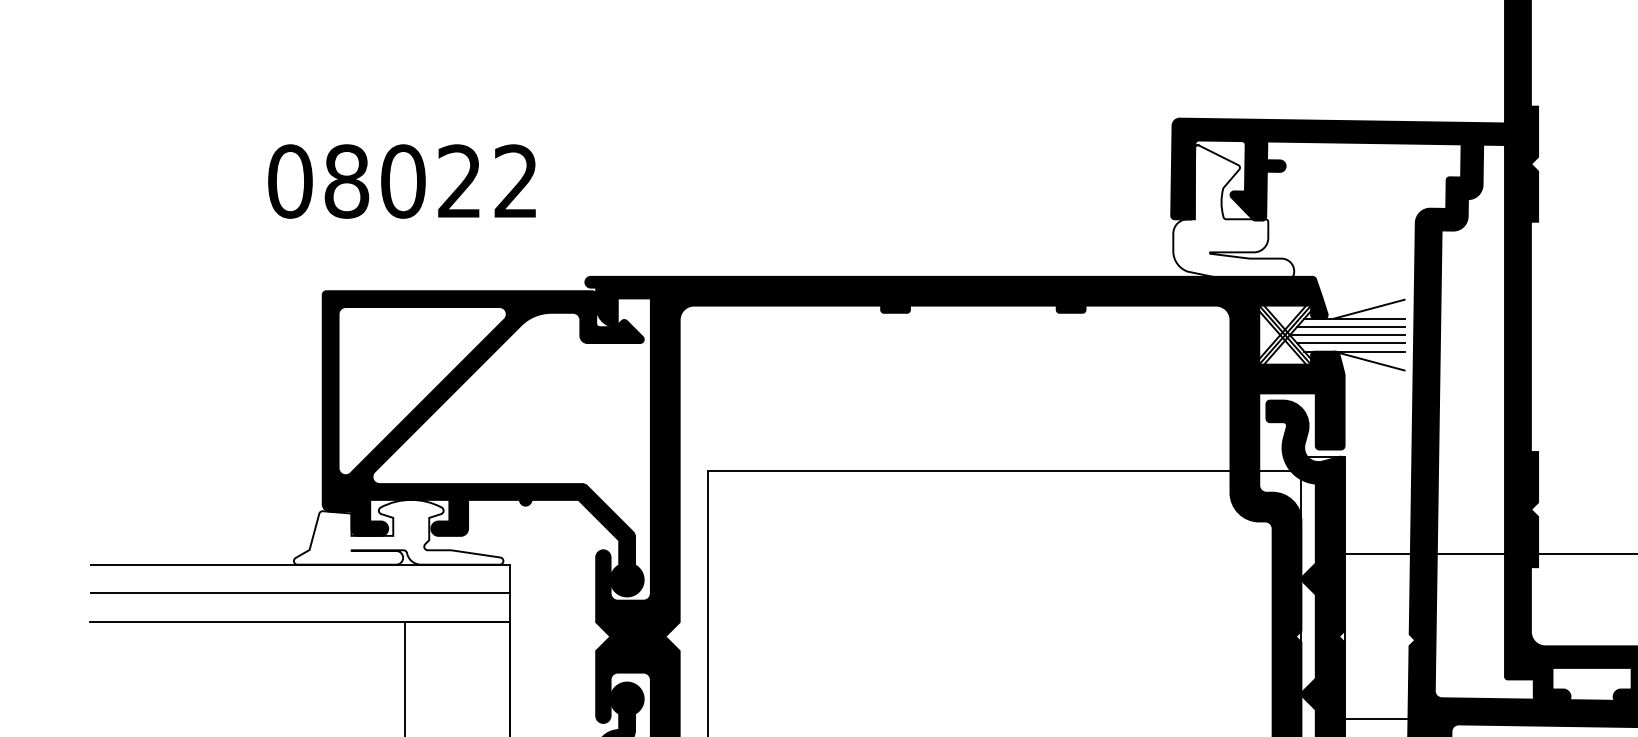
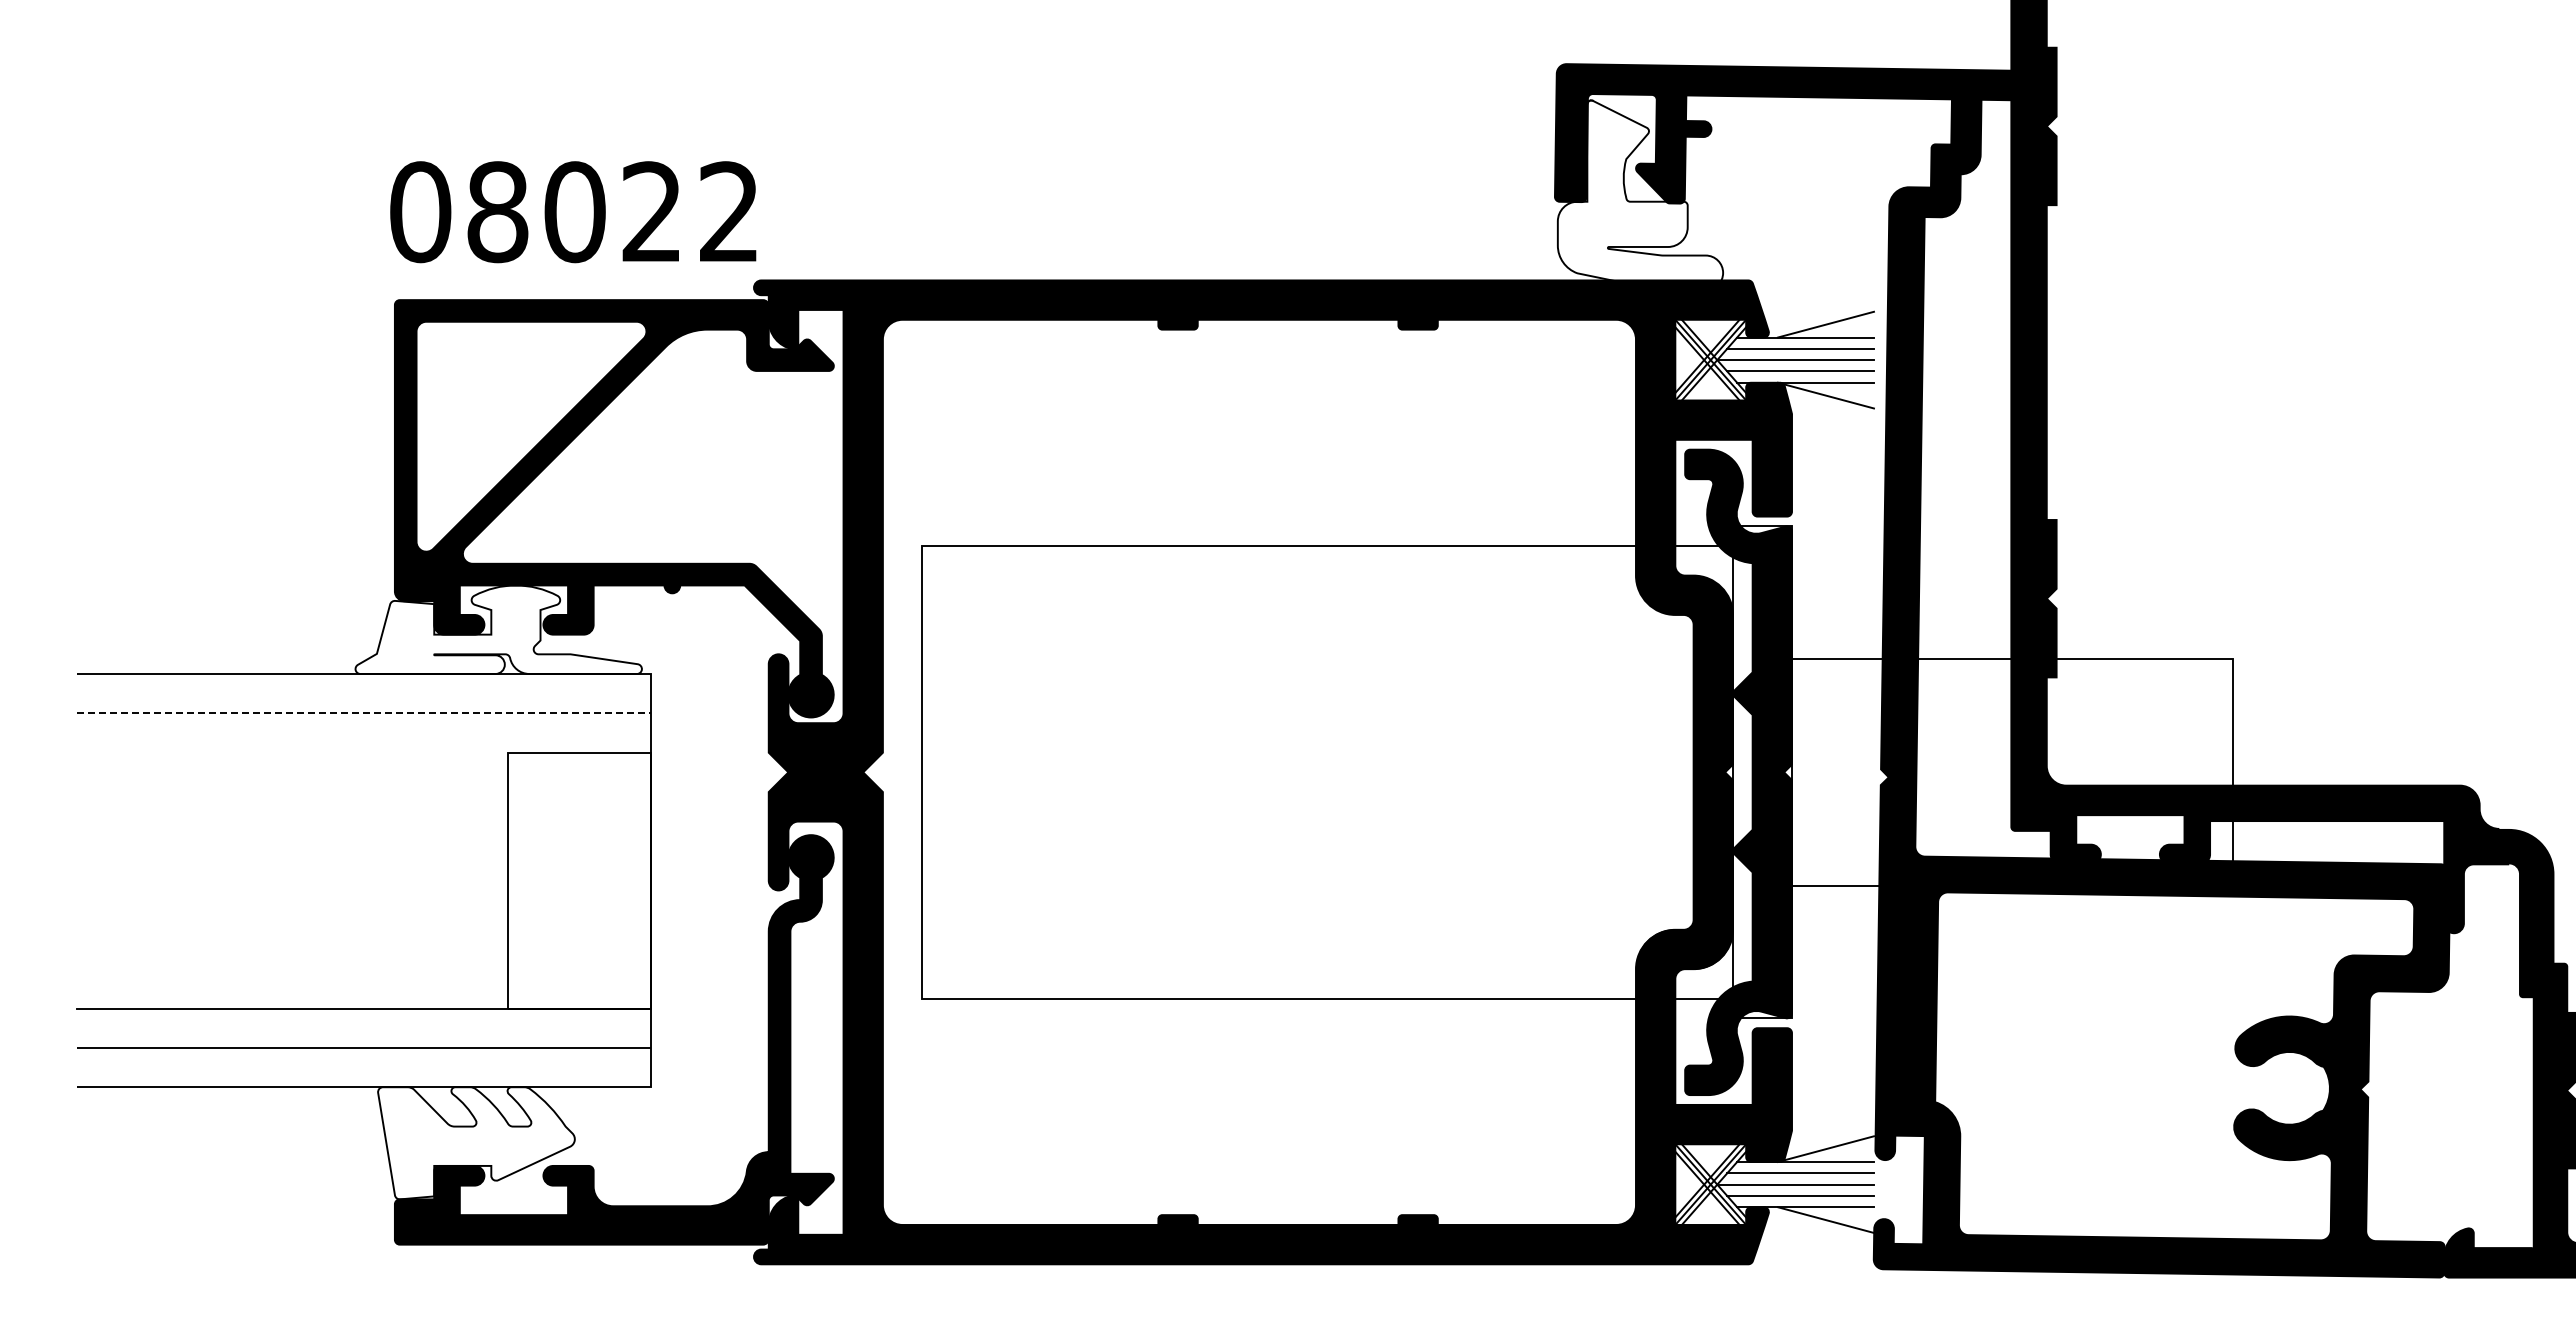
text: (402, 181) -> (573, 212), moved
line: (299, 593) -> (363, 713), solid -> dashed
line: (299, 622) -> (363, 752), removed

